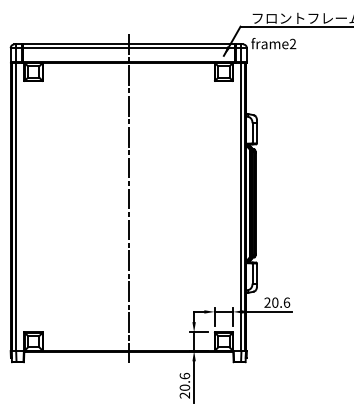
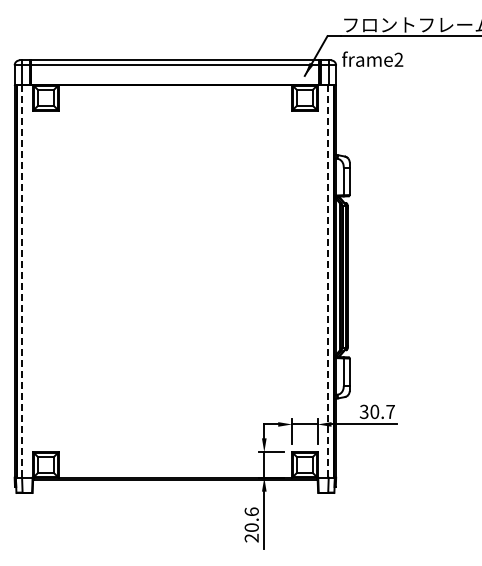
line: (128, 198) -> (175, 269), removed
line: (16, 206) -> (22, 281), solid -> dashed
line: (241, 206) -> (328, 281), solid -> dashed
text: (277, 302) -> (377, 411), 20.6 -> 30.7

